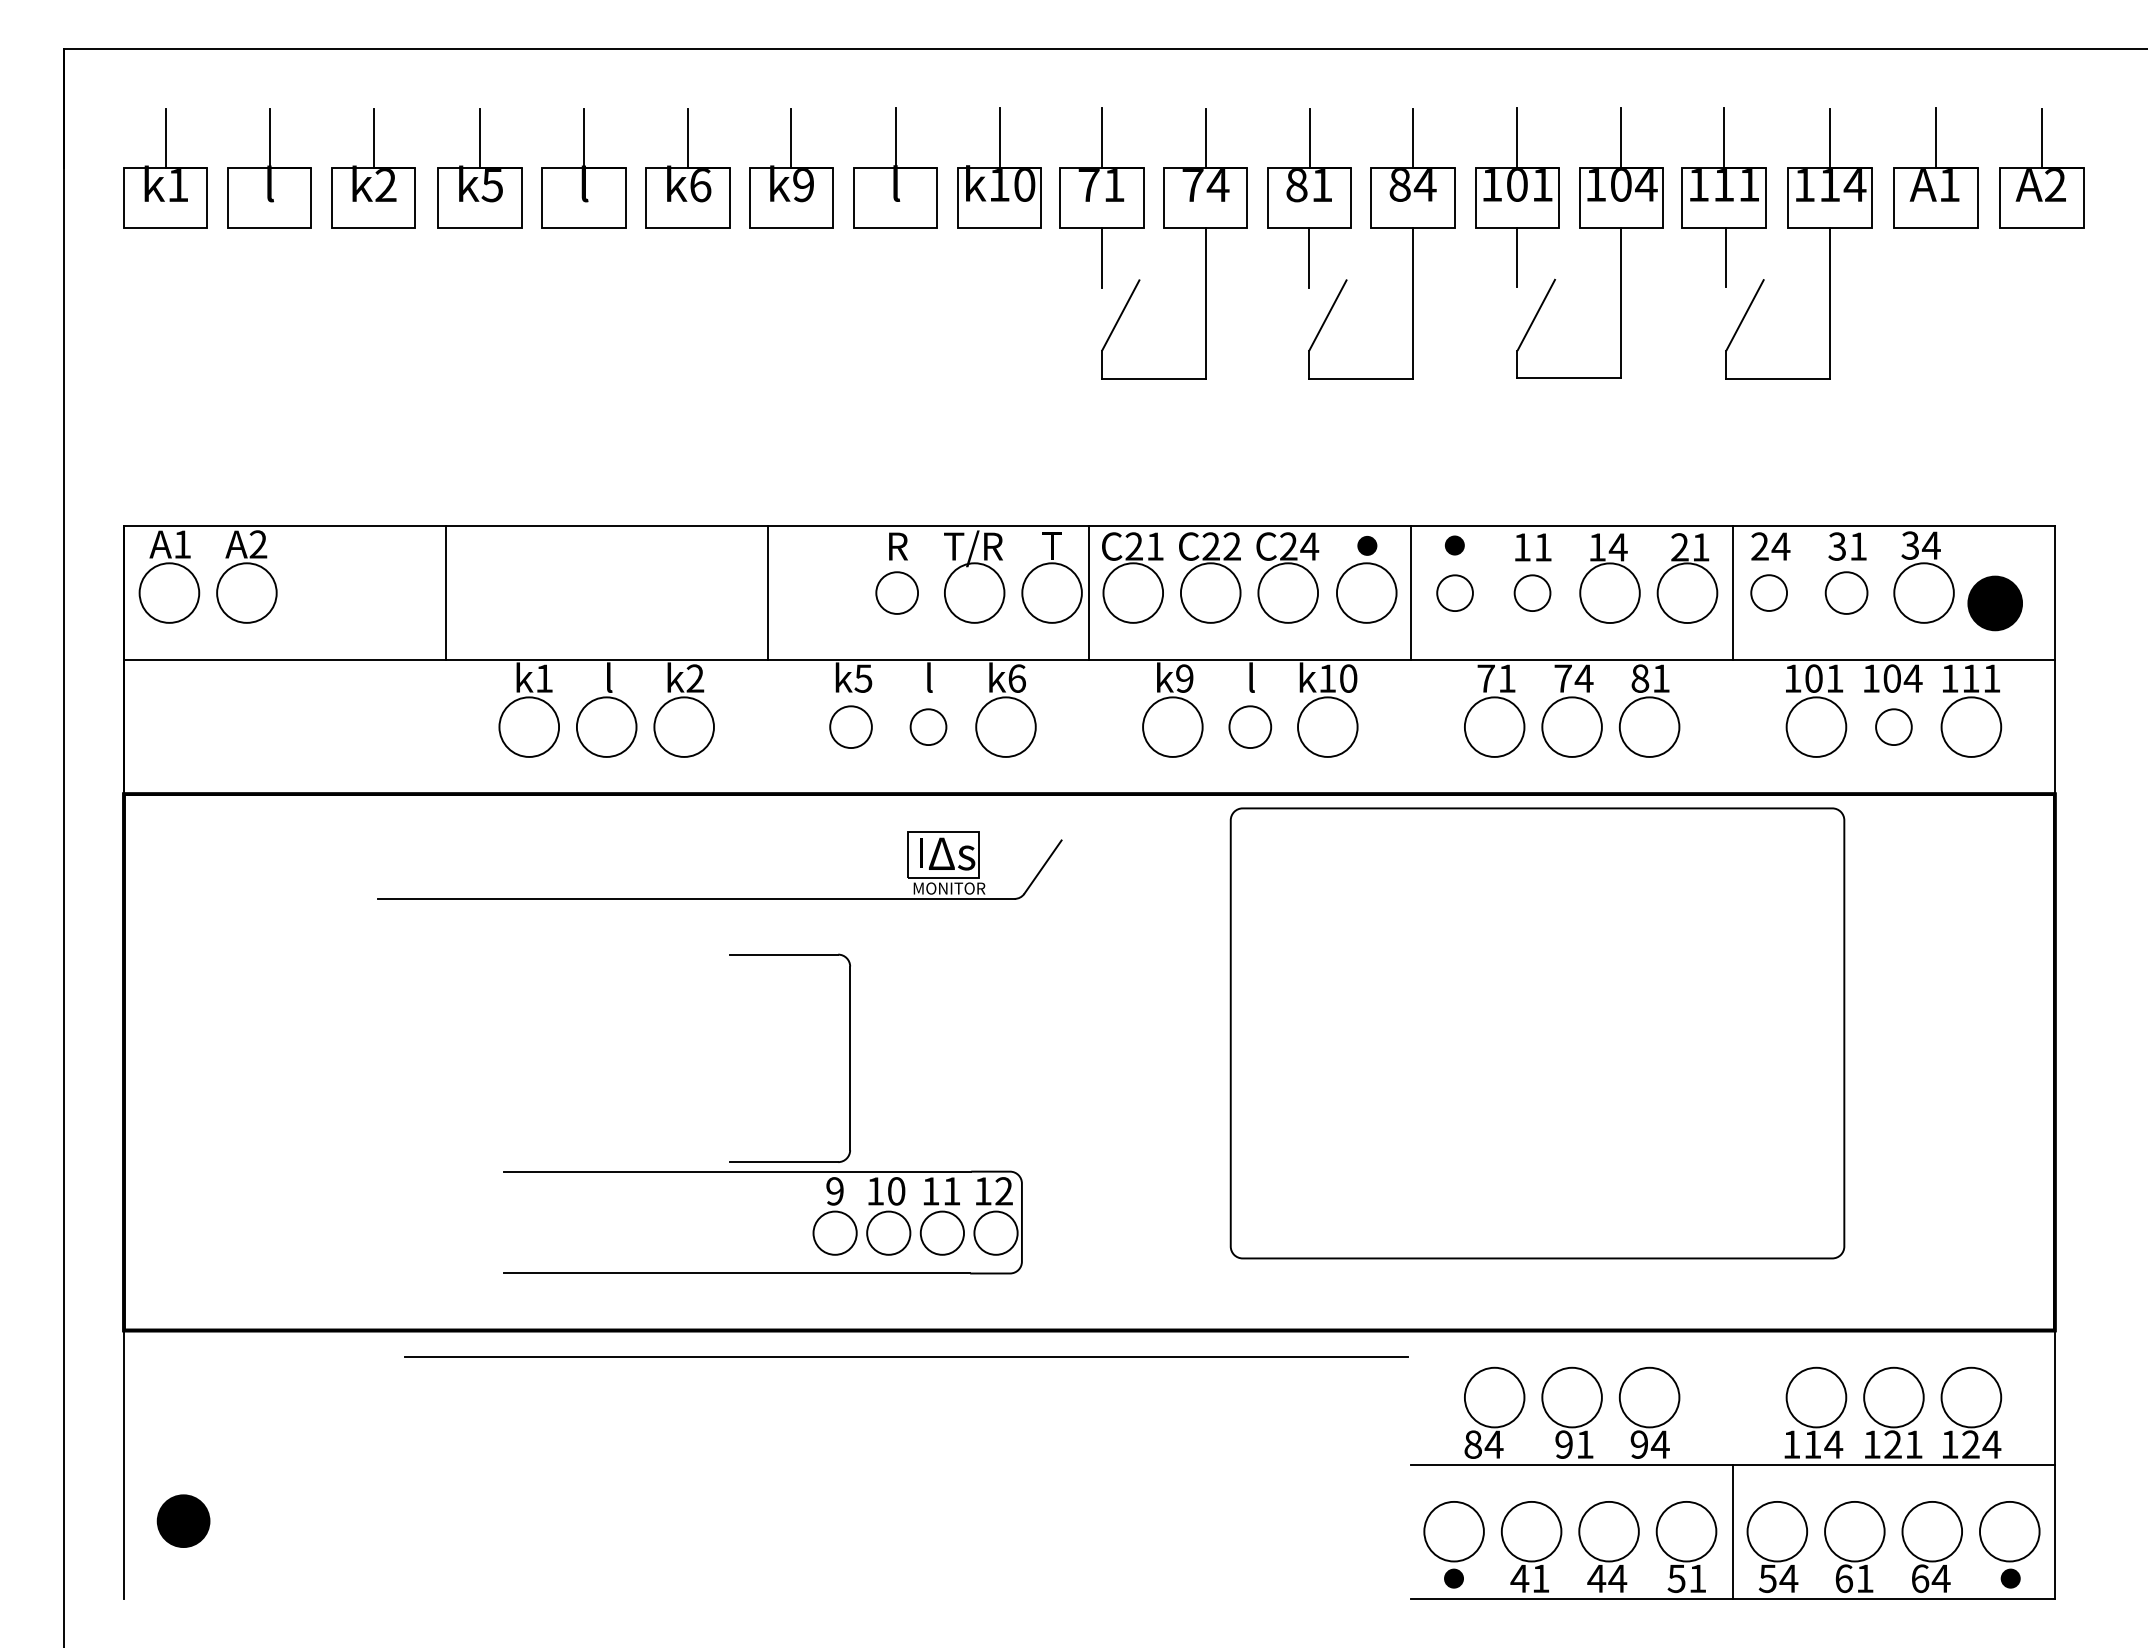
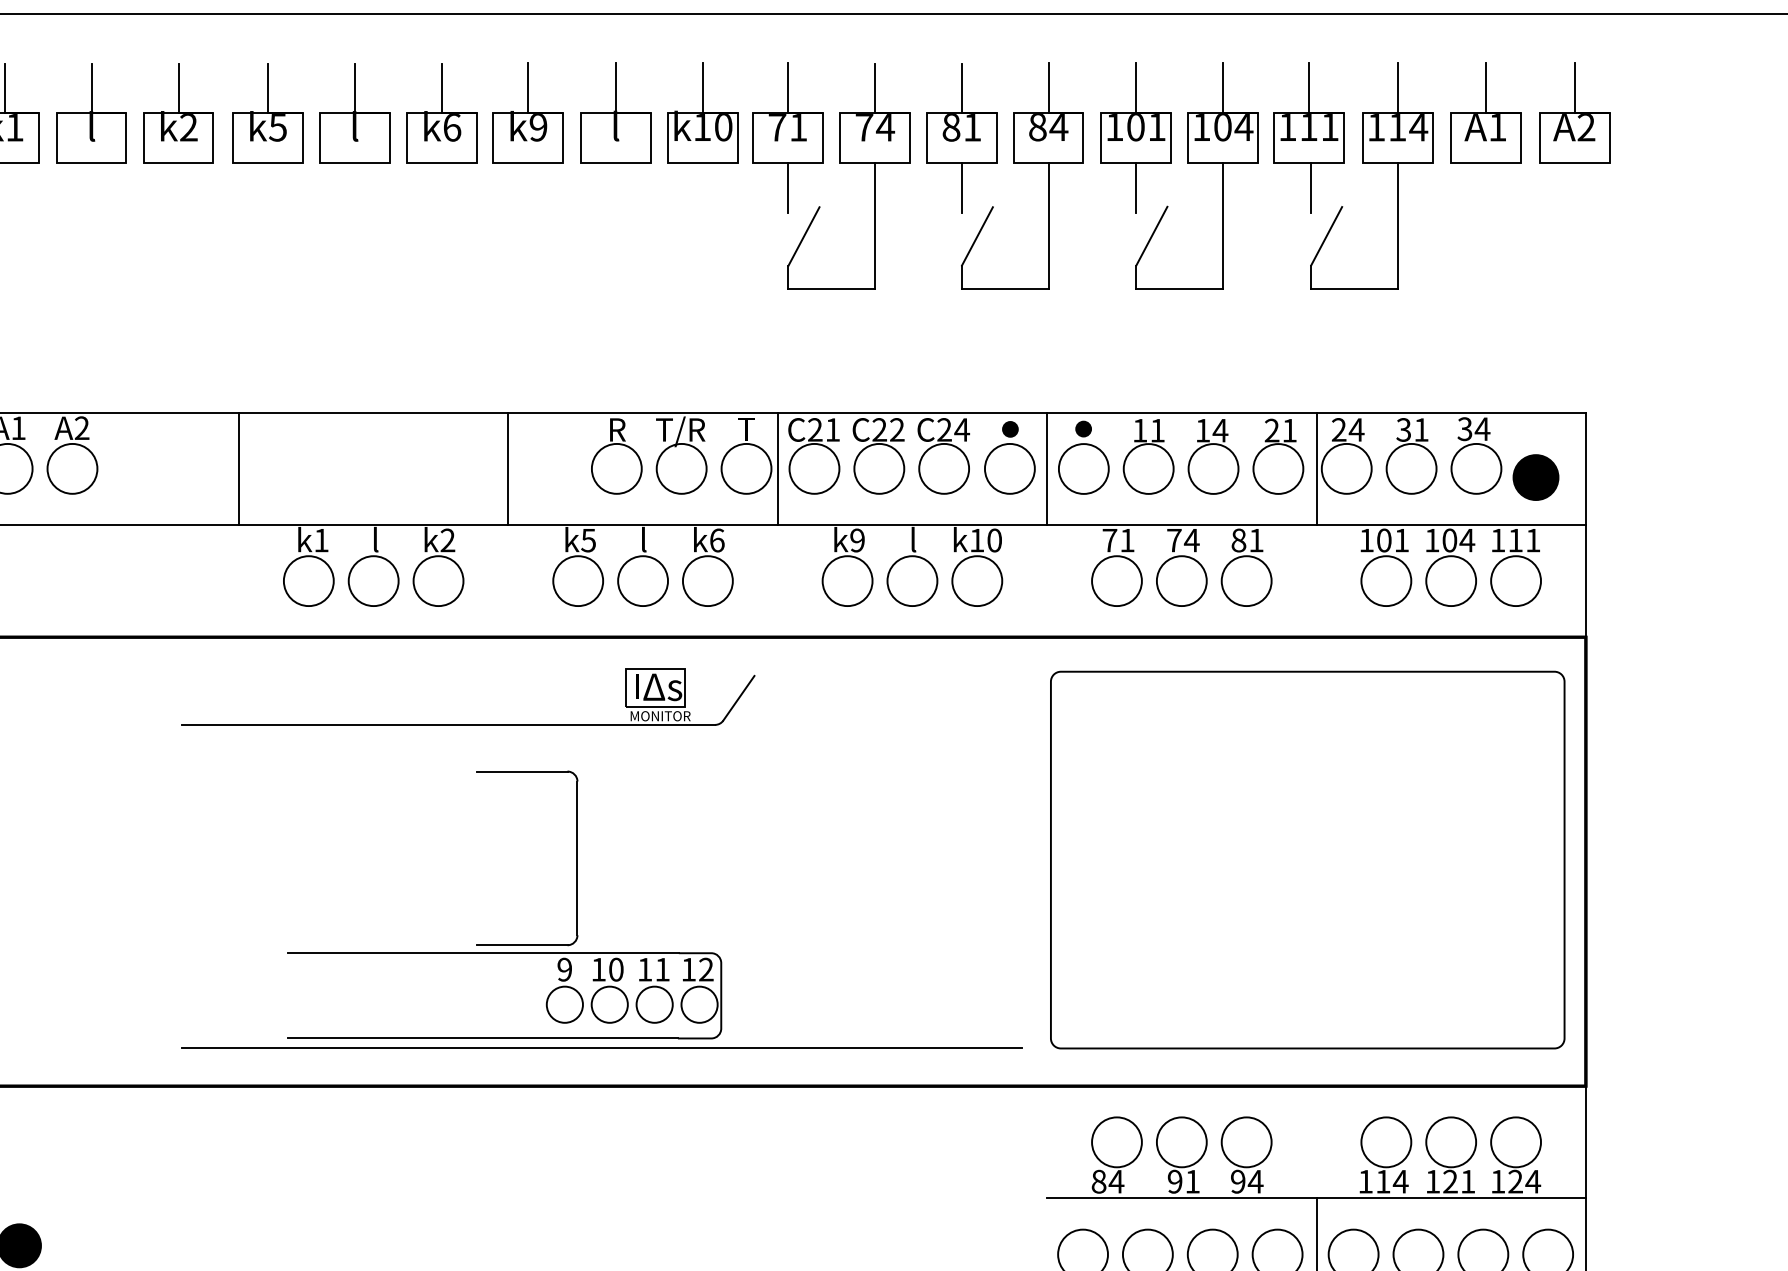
circle: (896, 592) -> (616, 468), size x1.43
circle: (1768, 592) -> (1346, 468), size x1.67
circle: (1846, 592) -> (1411, 468), size x1.43
circle: (1454, 593) -> (1083, 469), size x1.67
circle: (1532, 593) -> (1148, 469), size x1.67
circle: (850, 726) -> (577, 580), size x1.43
circle: (928, 726) -> (643, 580), size x1.67
circle: (1250, 726) -> (912, 580), size x1.43
circle: (1893, 726) -> (1450, 580), size x1.67
part: (1537, 1033) -> (1307, 860), moved
line: (906, 1356) -> (602, 1047), moved

